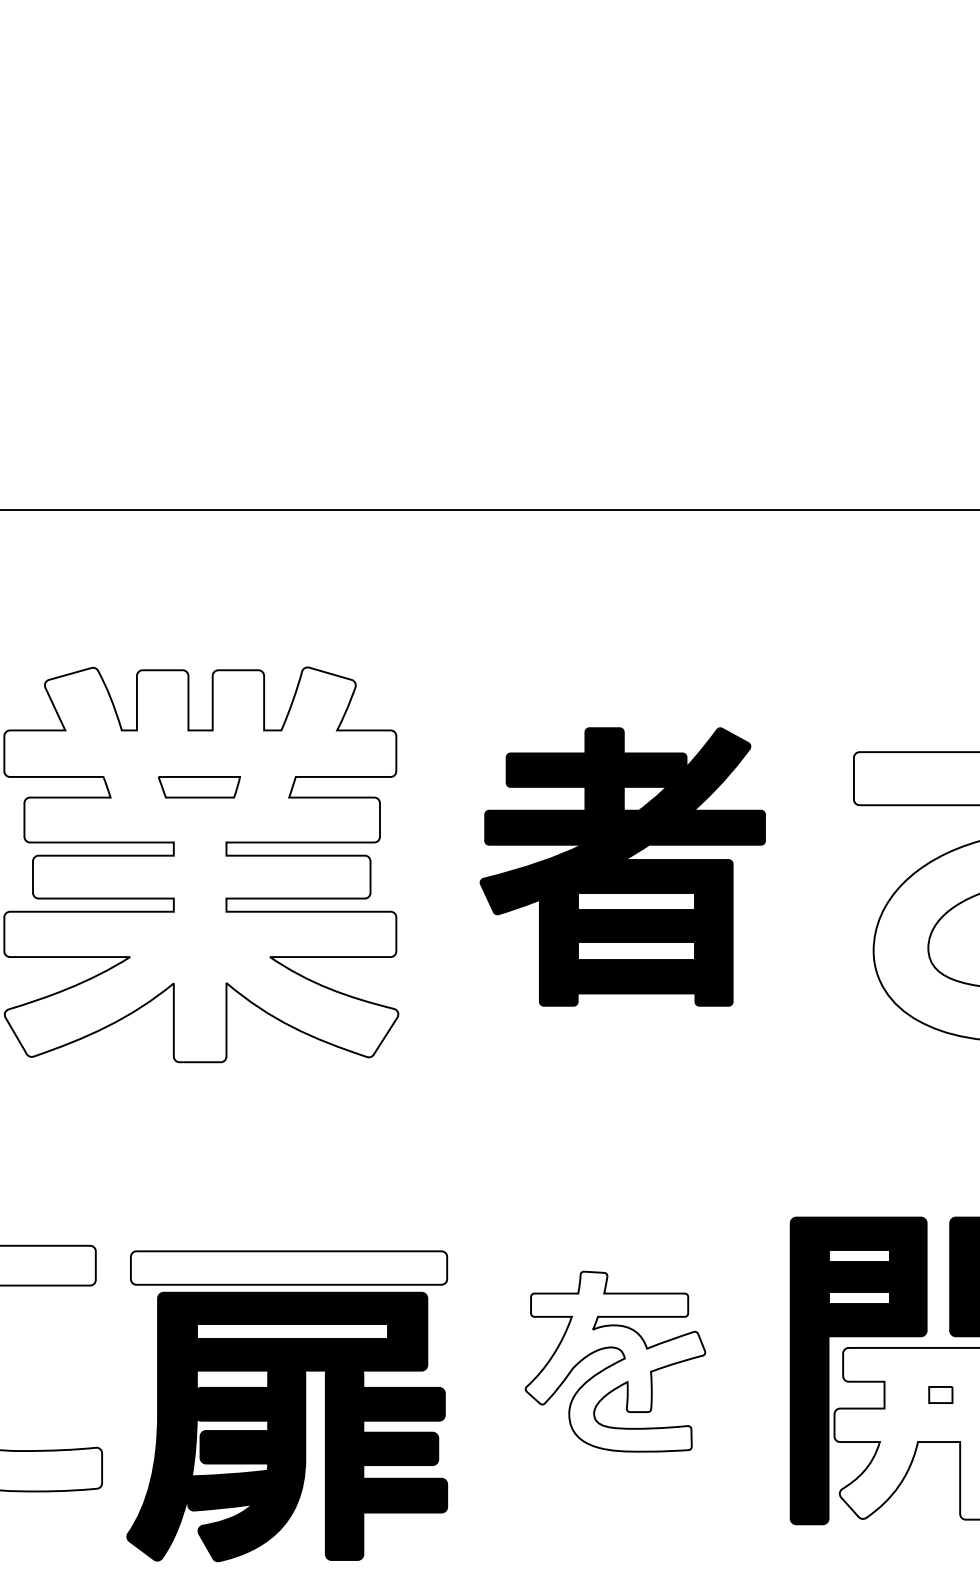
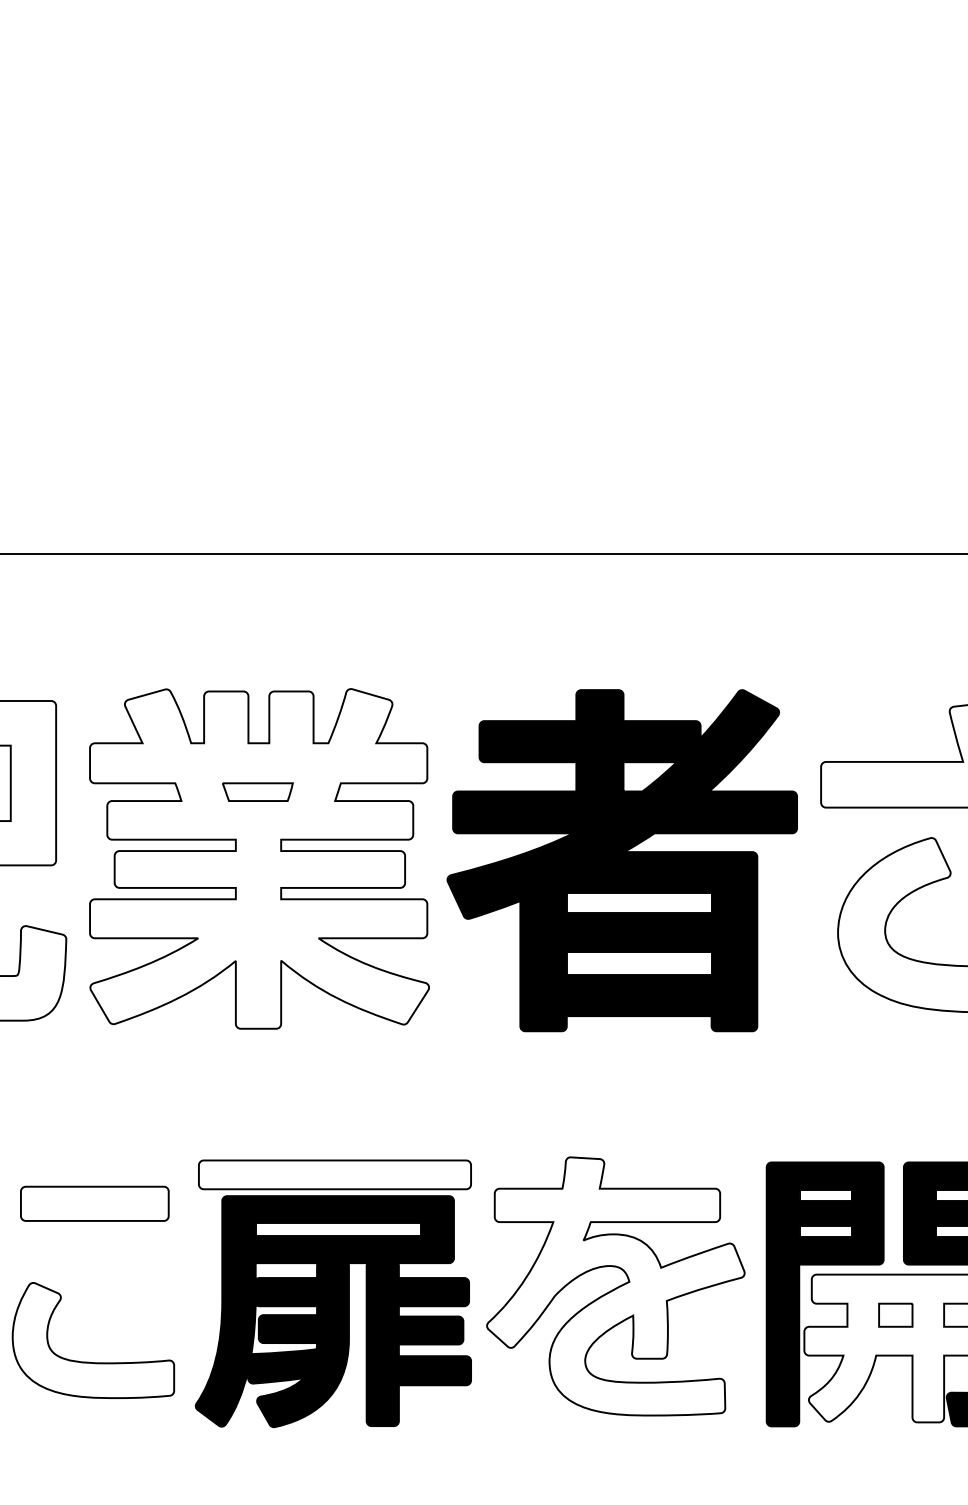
part: (621, 866) -> (621, 860), size x1.43
part: (615, 1361) -> (615, 1286), size x1.67
part: (940, 1394) -> (895, 1314), size x1.67
part: (286, 1405) -> (332, 1293), moved

